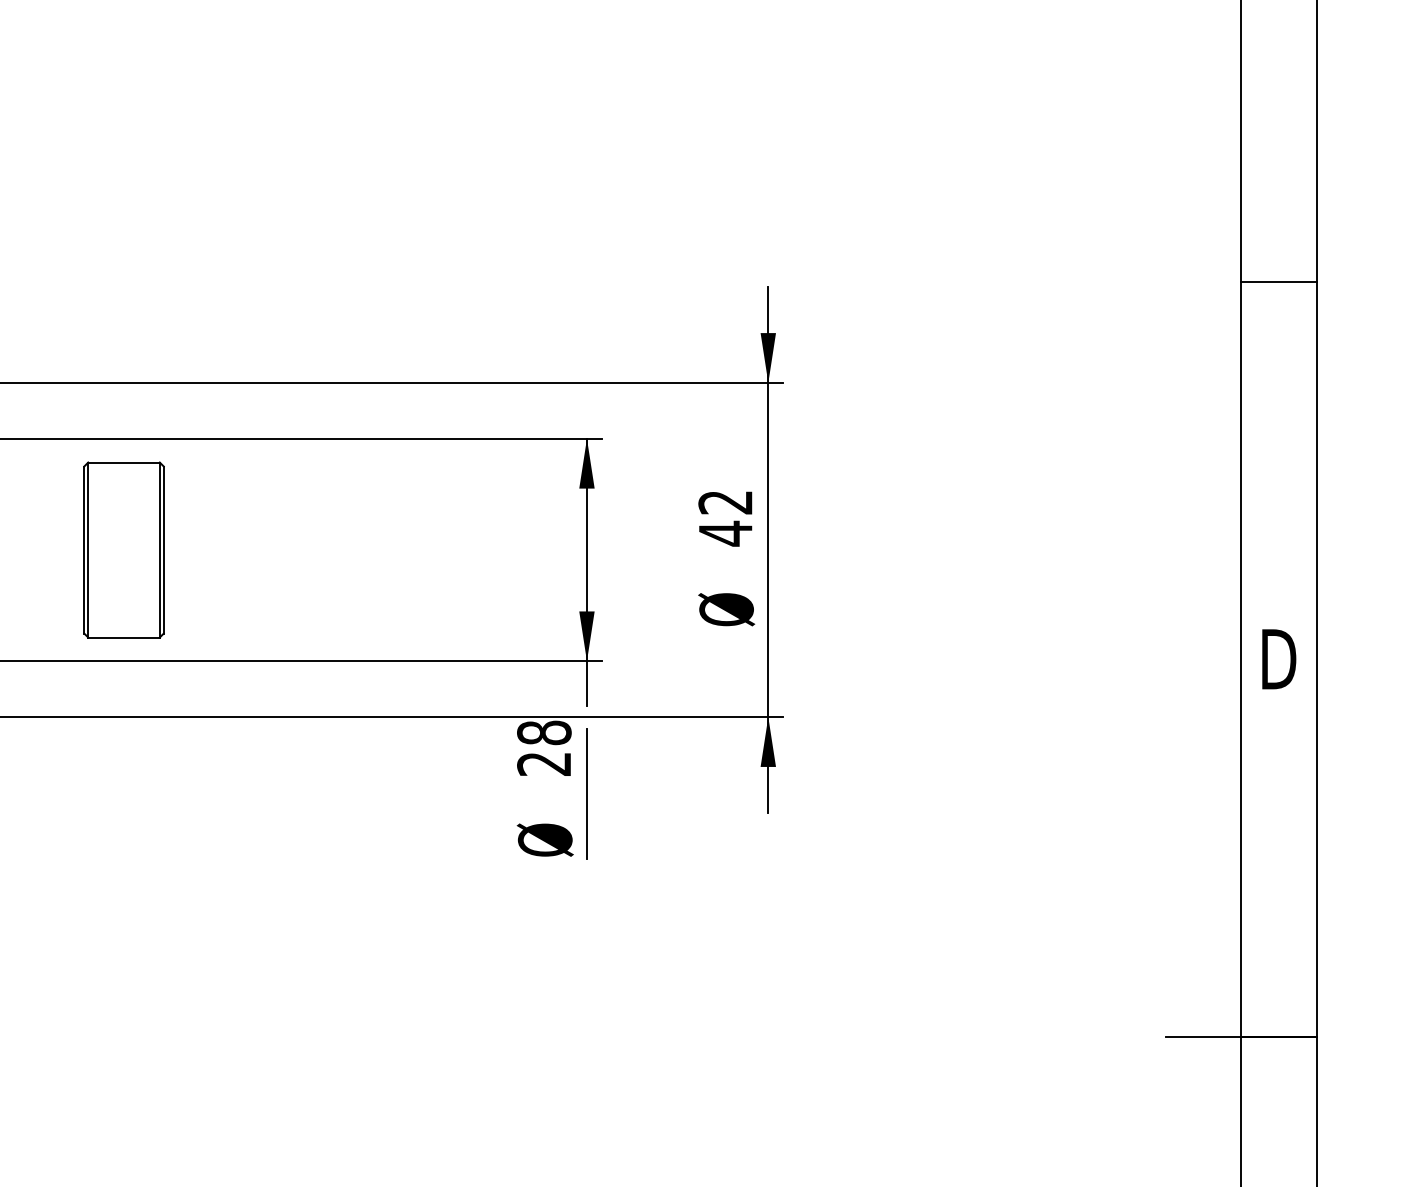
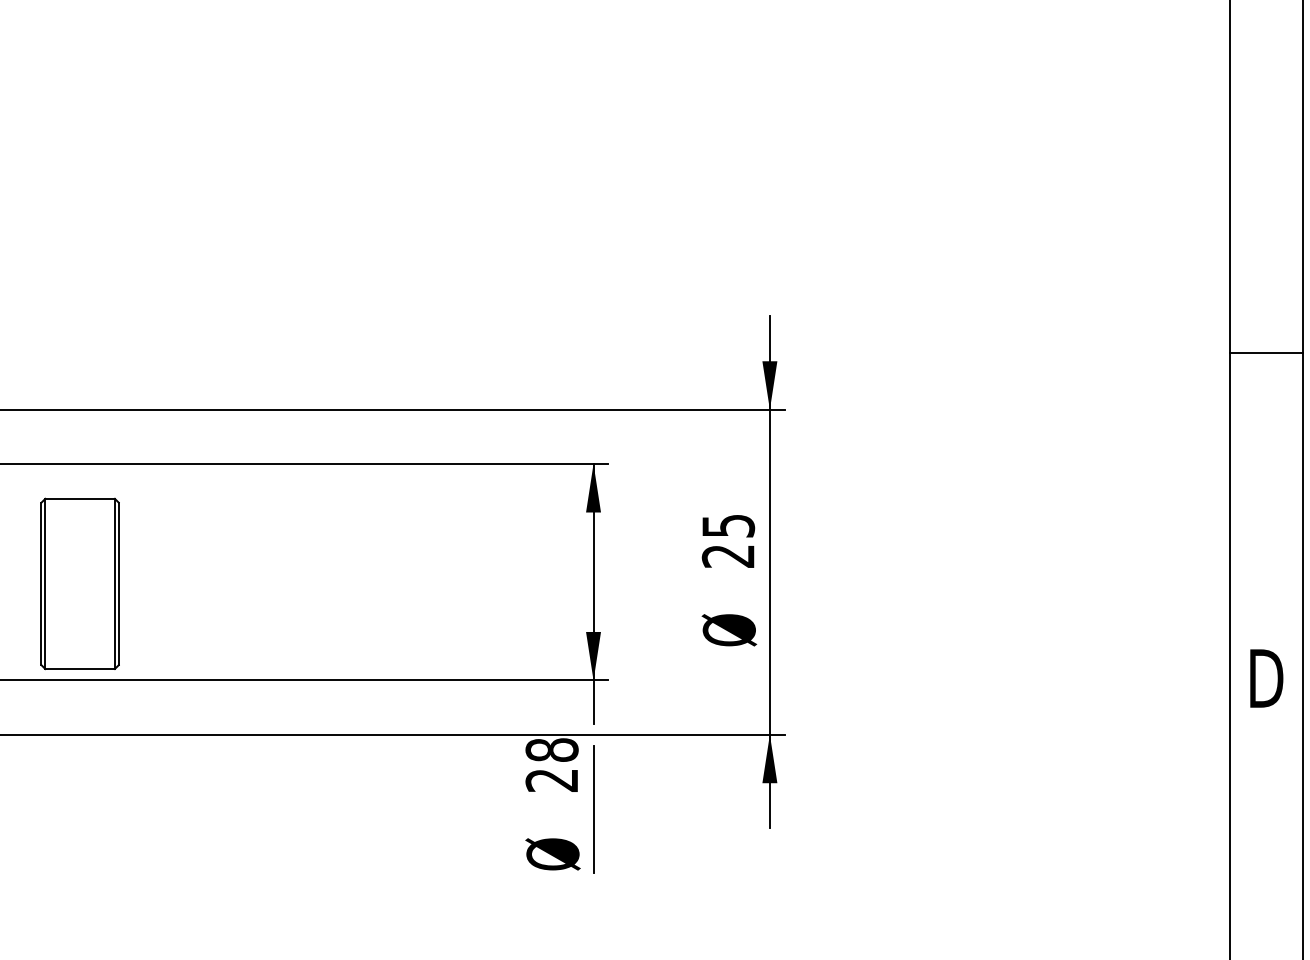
line: (1278, 281) -> (1266, 352), moved
text: (725, 518) -> (728, 541), 42 -> 25
part: (123, 549) -> (79, 583), moved

